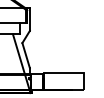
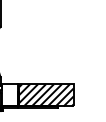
hatch: (63, 81) -> (46, 95), added

